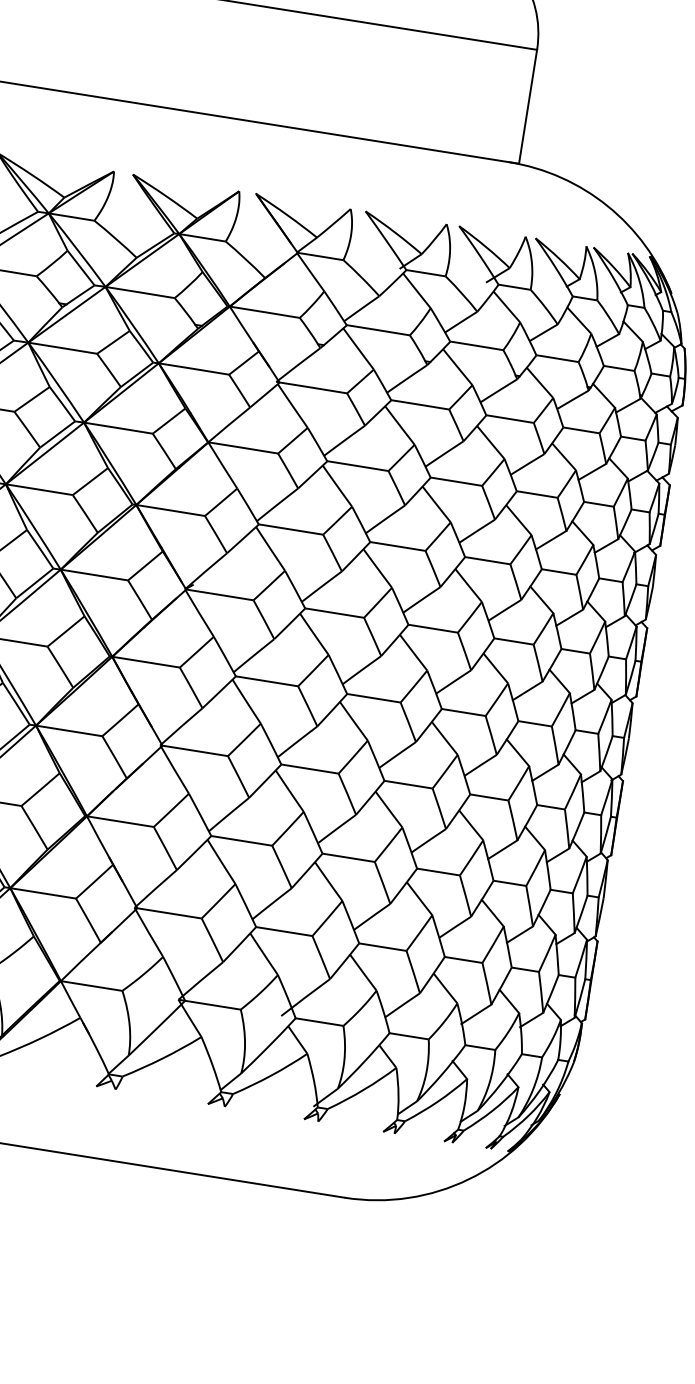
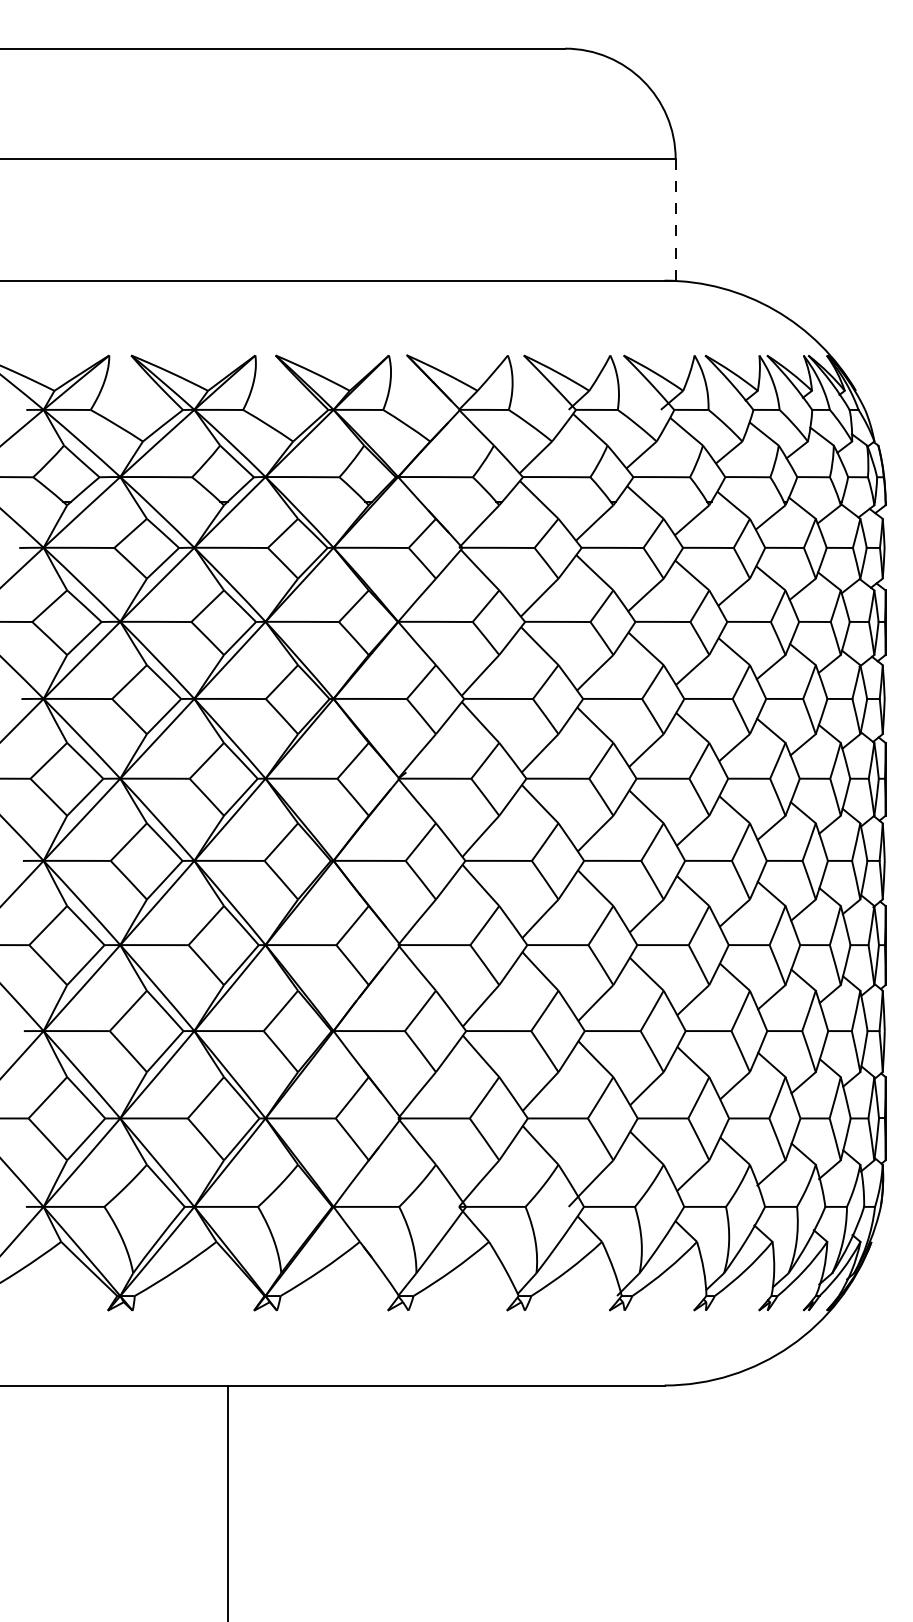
line: (527, 106) -> (675, 219), solid -> dashed

